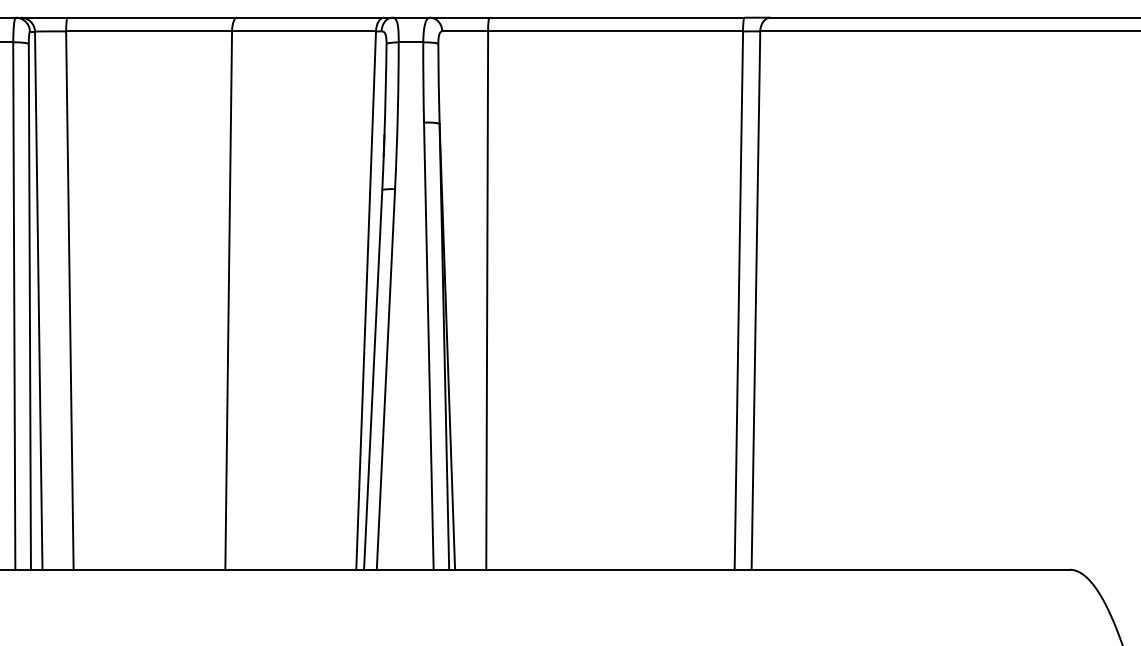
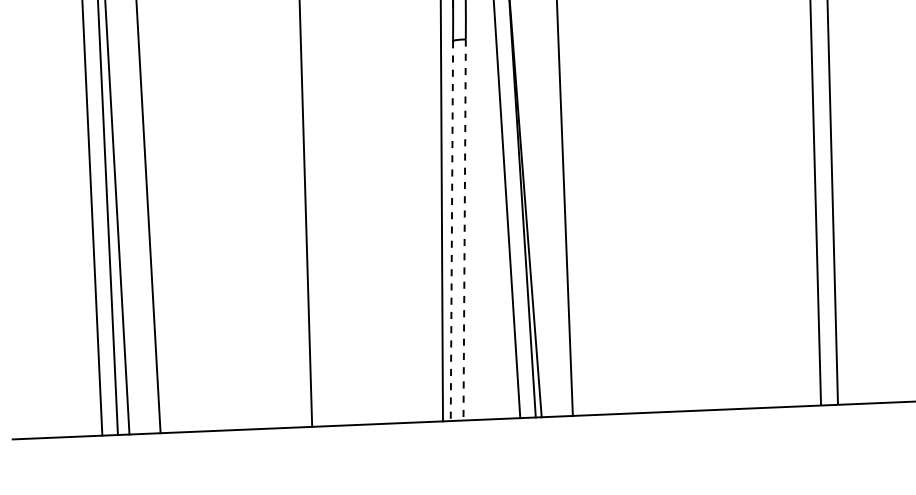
line: (385, 379) -> (464, 230), solid -> dashed
line: (373, 380) -> (452, 231), solid -> dashed

